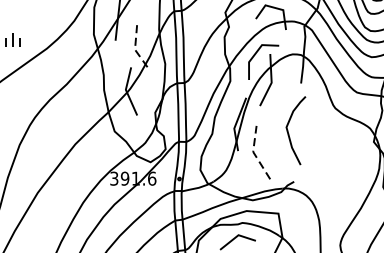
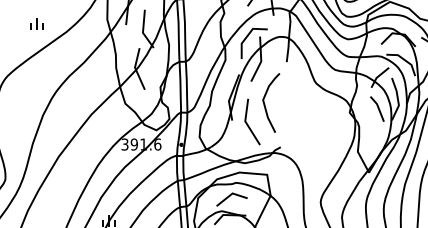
line: (135, 48) -> (143, 31), dashed -> solid
curve: (289, 132) -> (265, 104), moved
line: (254, 154) -> (246, 123), dashed -> solid

